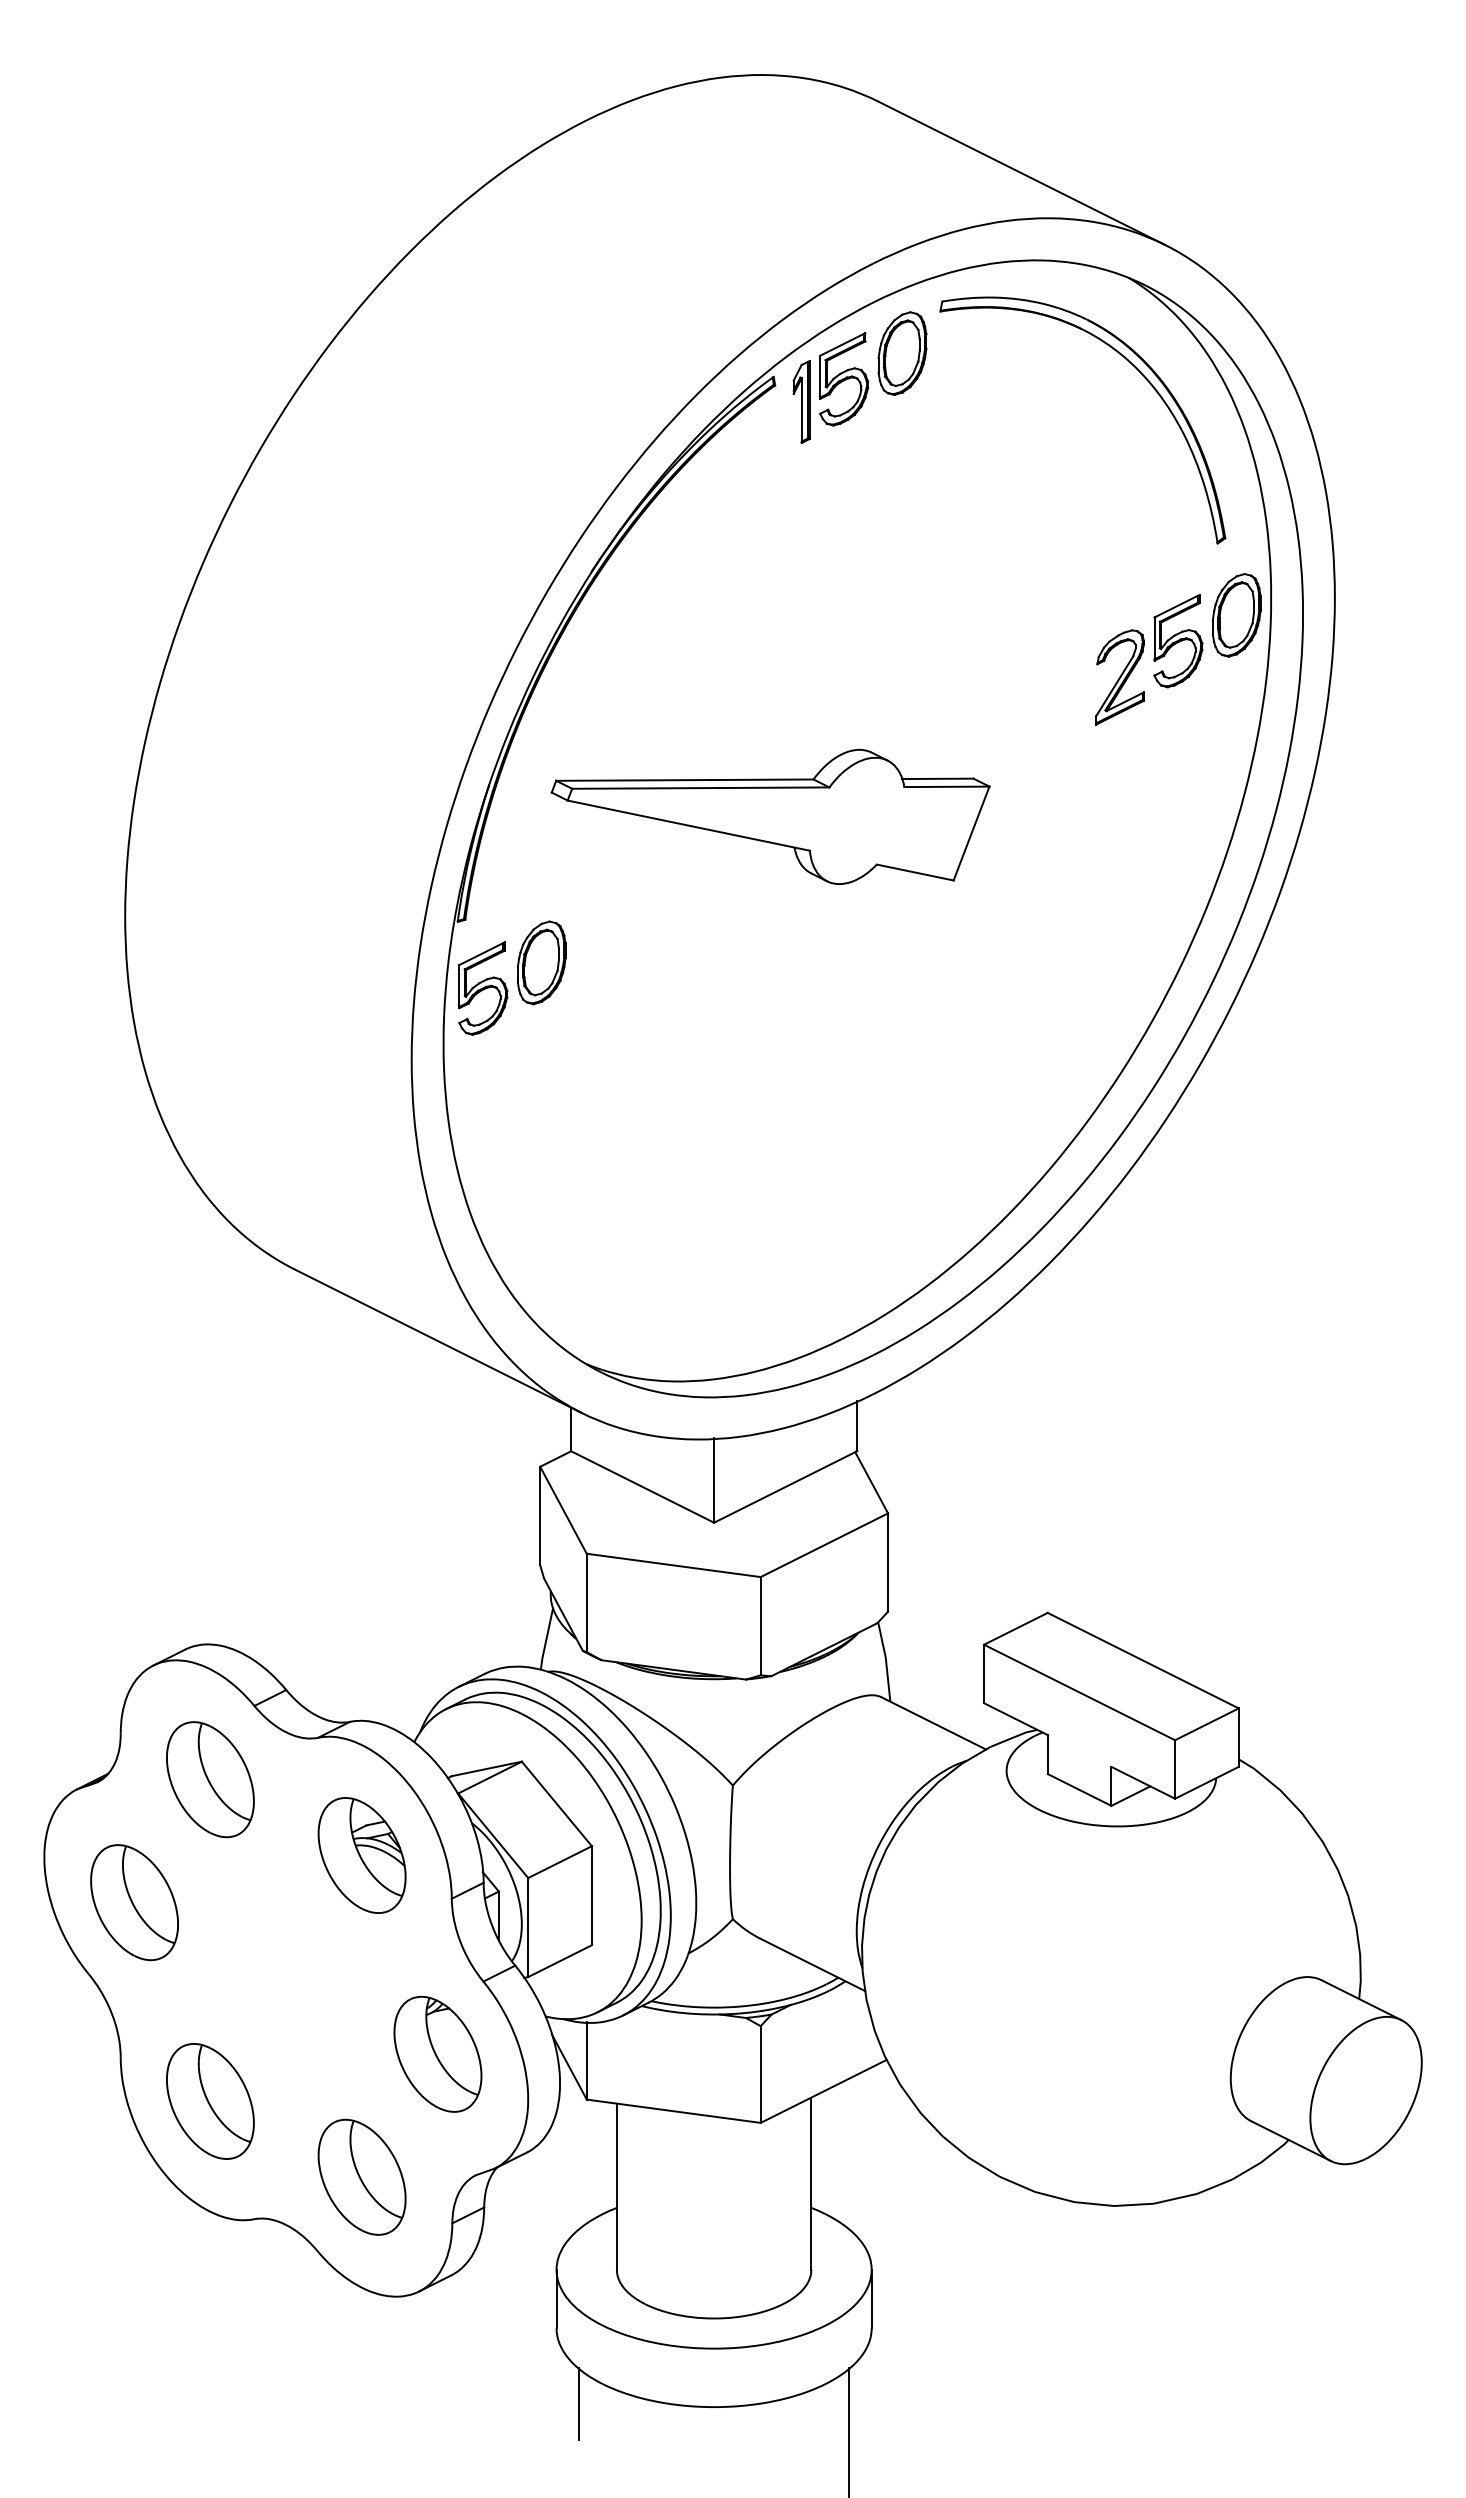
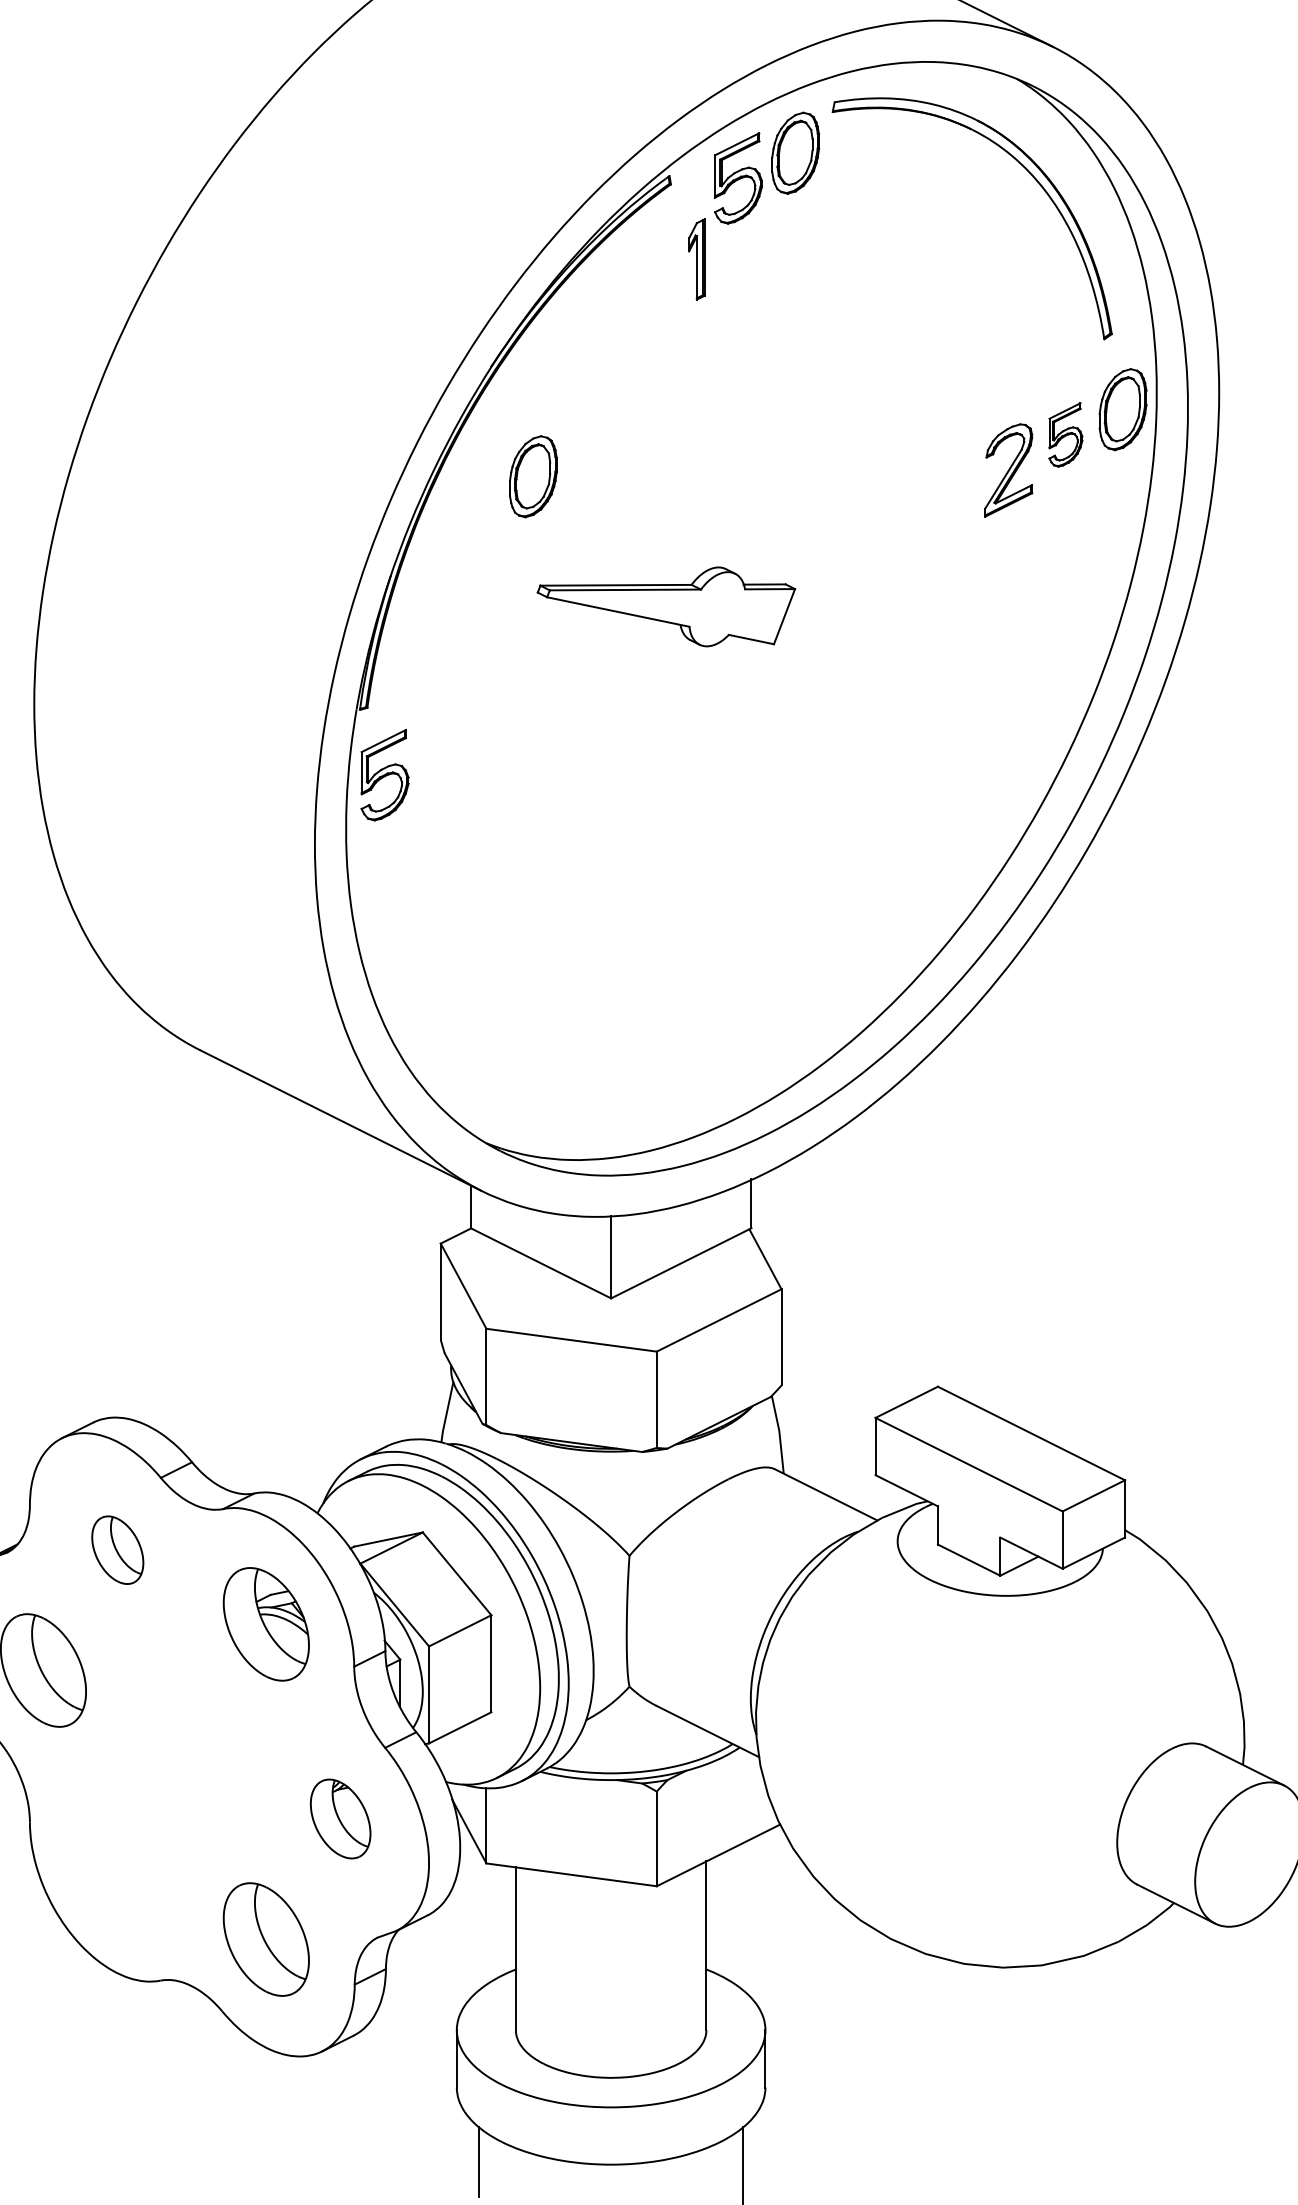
part: (801, 401) -> (696, 258), moved
part: (1178, 641) -> (1066, 435), size x0.7
part: (770, 816) -> (666, 606), size x0.6
part: (541, 962) -> (533, 476), moved
part: (210, 1779) -> (117, 1549), size x0.6
part: (437, 2053) -> (340, 1818), size x0.7
part: (210, 2101) -> (117, 1865), removed

